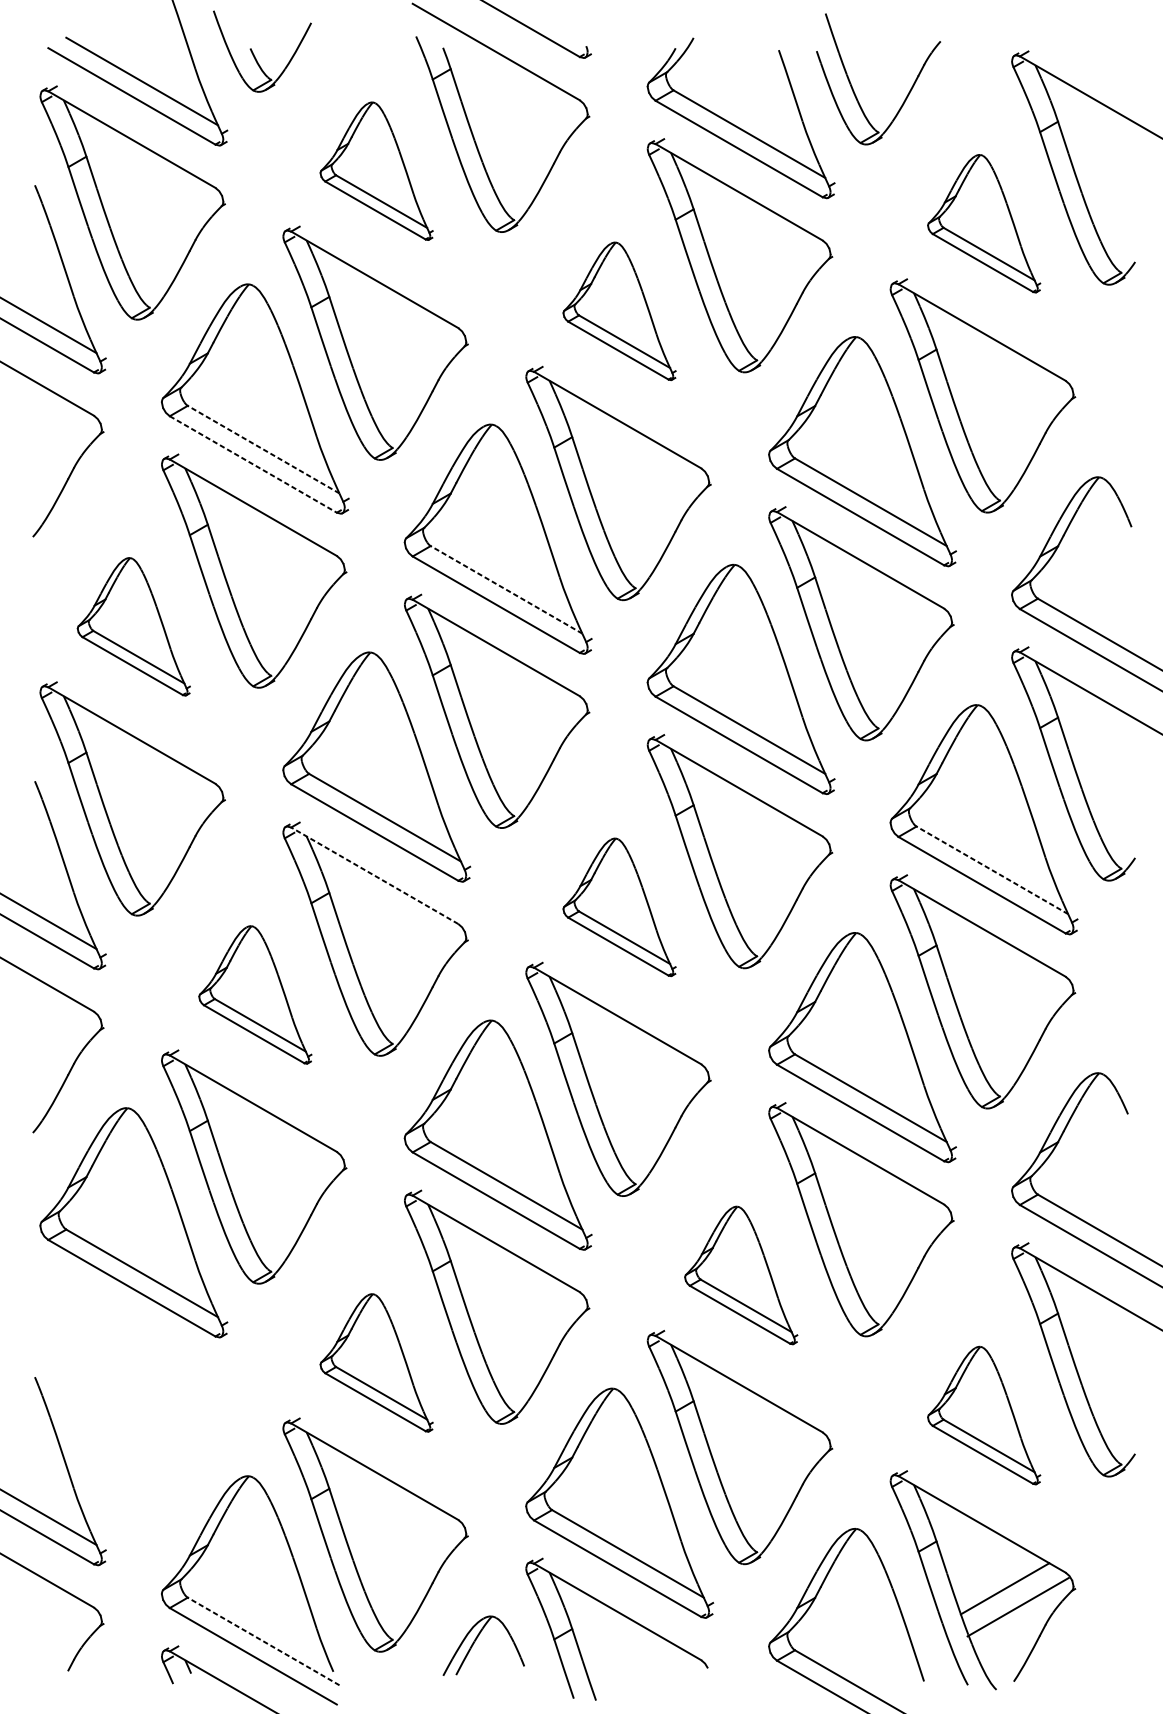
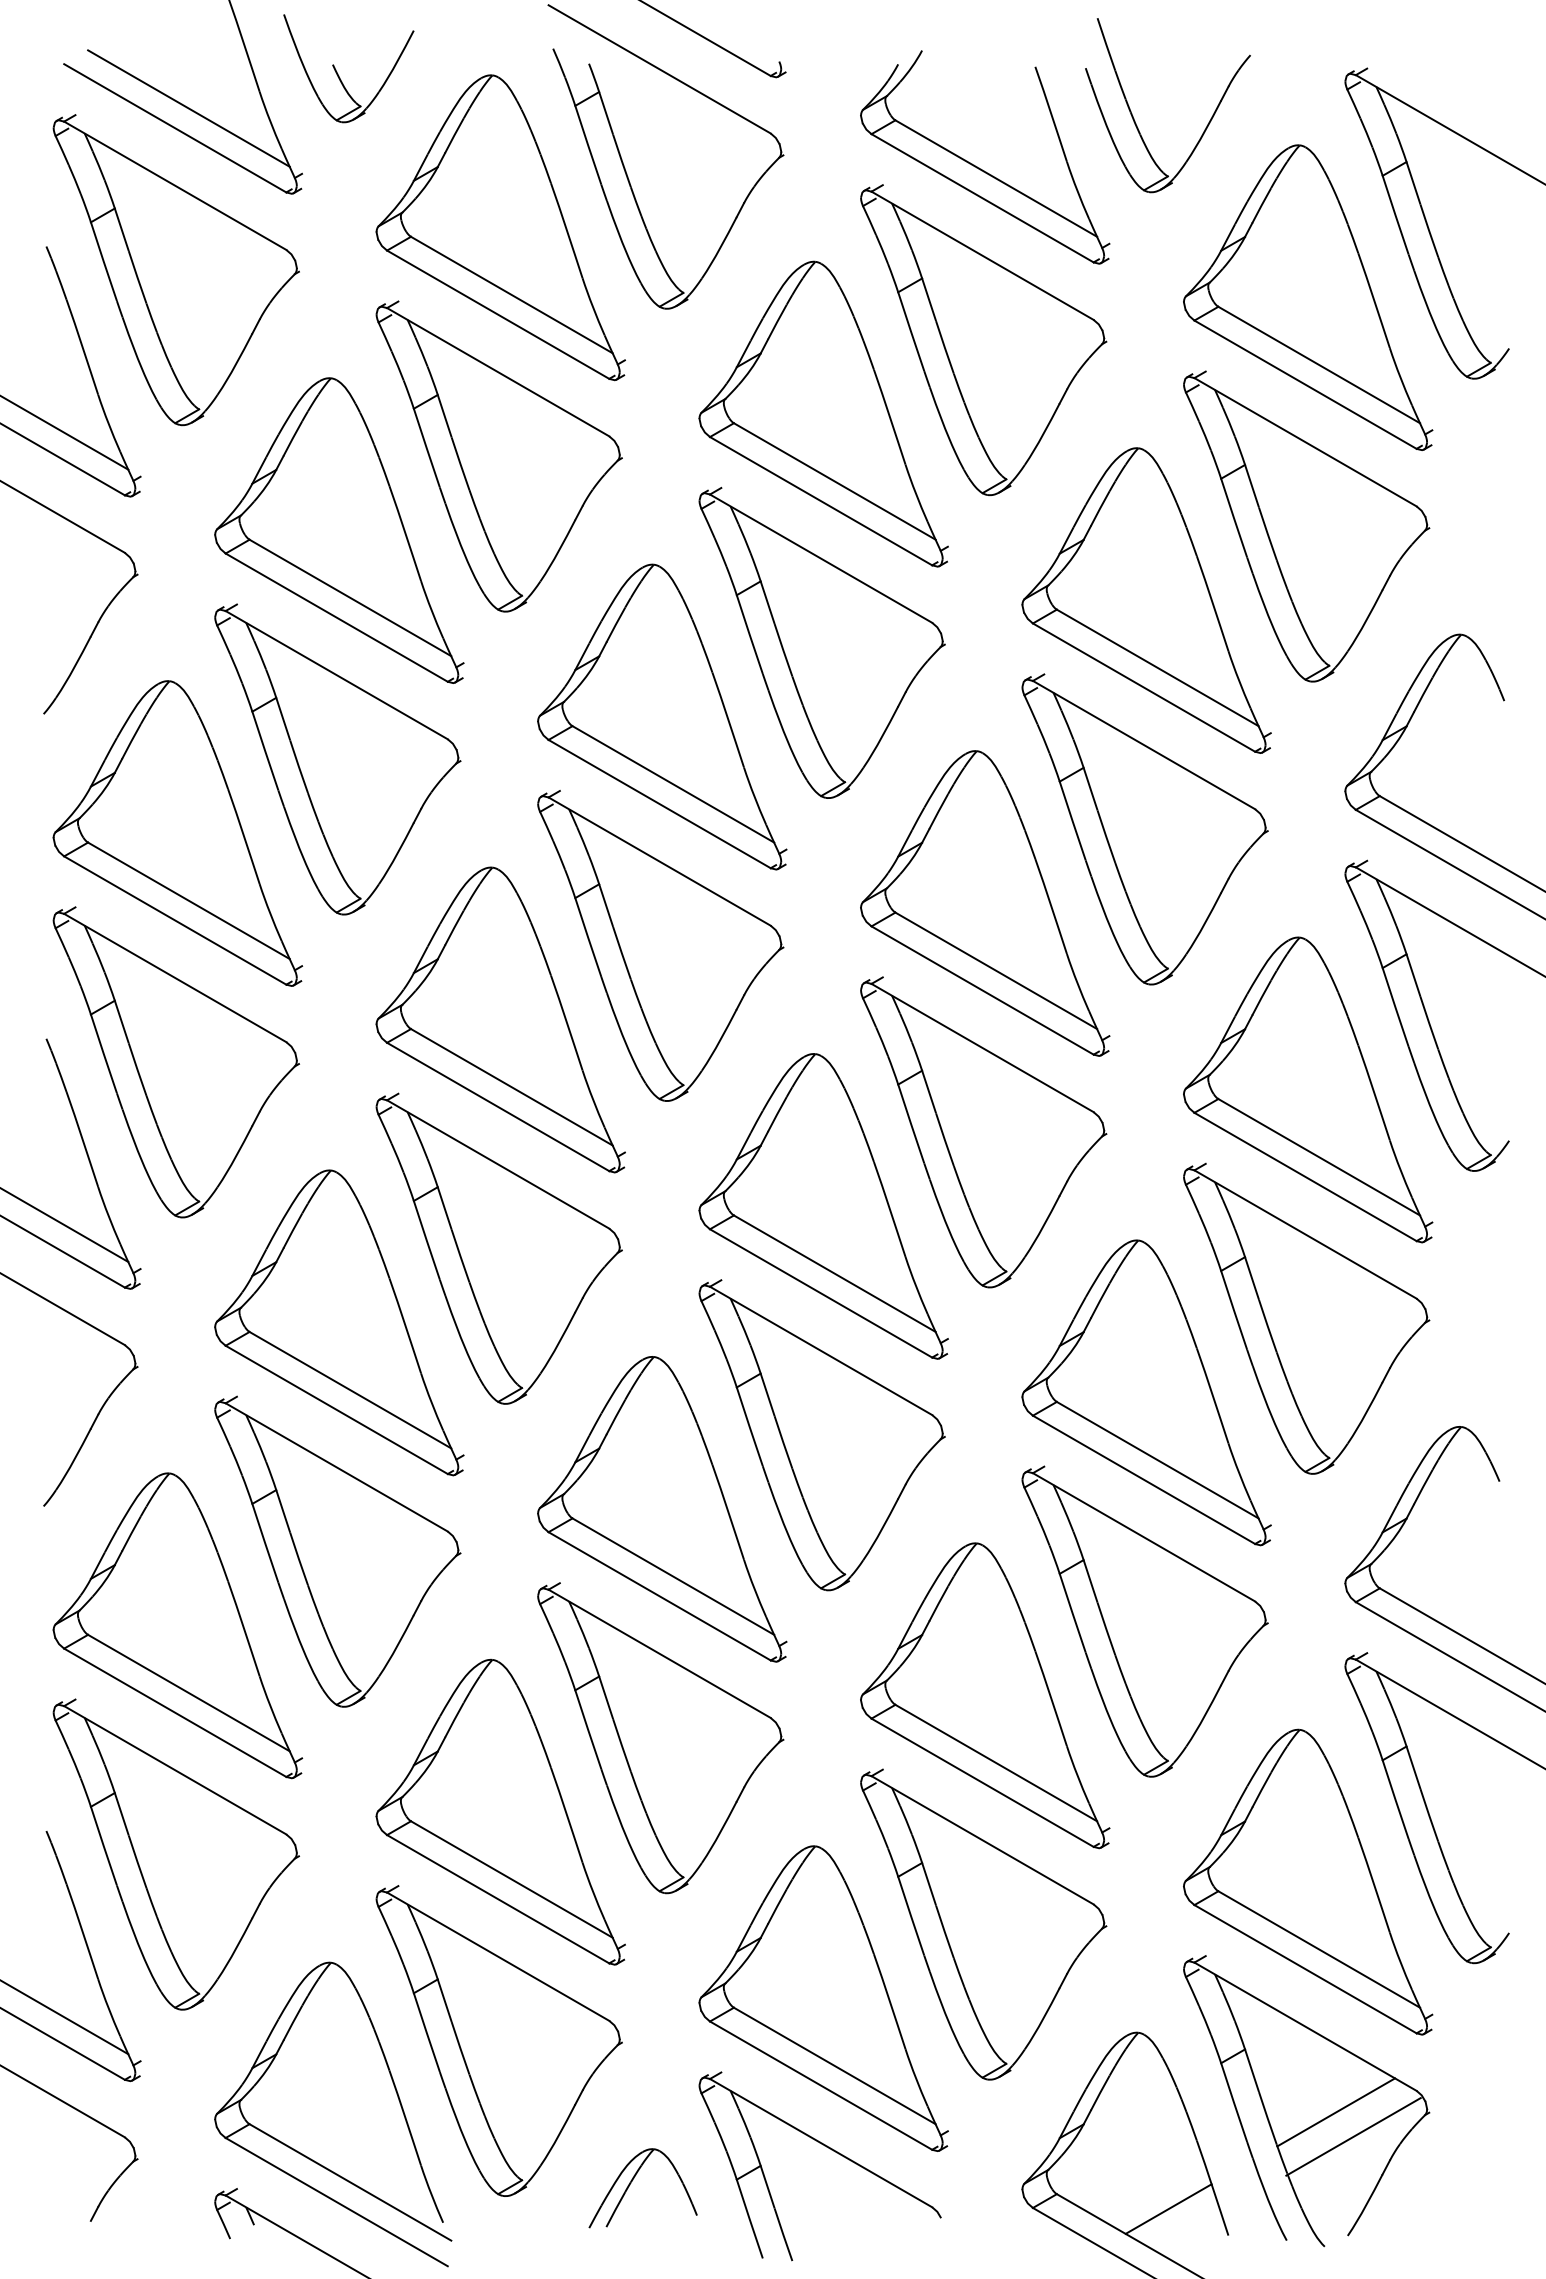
part: (376, 170) -> (500, 227), size x1.67
part: (984, 223) -> (1308, 297), size x1.67
part: (619, 310) -> (823, 413), size x1.67
line: (263, 449) -> (350, 597), dashed -> solid
line: (253, 464) -> (337, 617), dashed -> solid
line: (505, 589) -> (672, 784), dashed -> solid
part: (133, 626) -> (177, 833), size x1.67
line: (991, 870) -> (1318, 1157), dashed -> solid
line: (374, 875) -> (497, 1164), dashed -> solid
part: (619, 907) -> (823, 1206), size x1.67
part: (255, 994) -> (339, 1322), size x1.67
part: (741, 1275) -> (985, 1695), size x1.67
part: (376, 1362) -> (500, 1811), size x1.67
part: (132, 1394) -> (175, 1854), added
part: (984, 1415) -> (1308, 1881), size x1.67
line: (263, 1641) -> (350, 2182), dashed -> solid
line: (878, 1661) -> (1168, 2208), added

